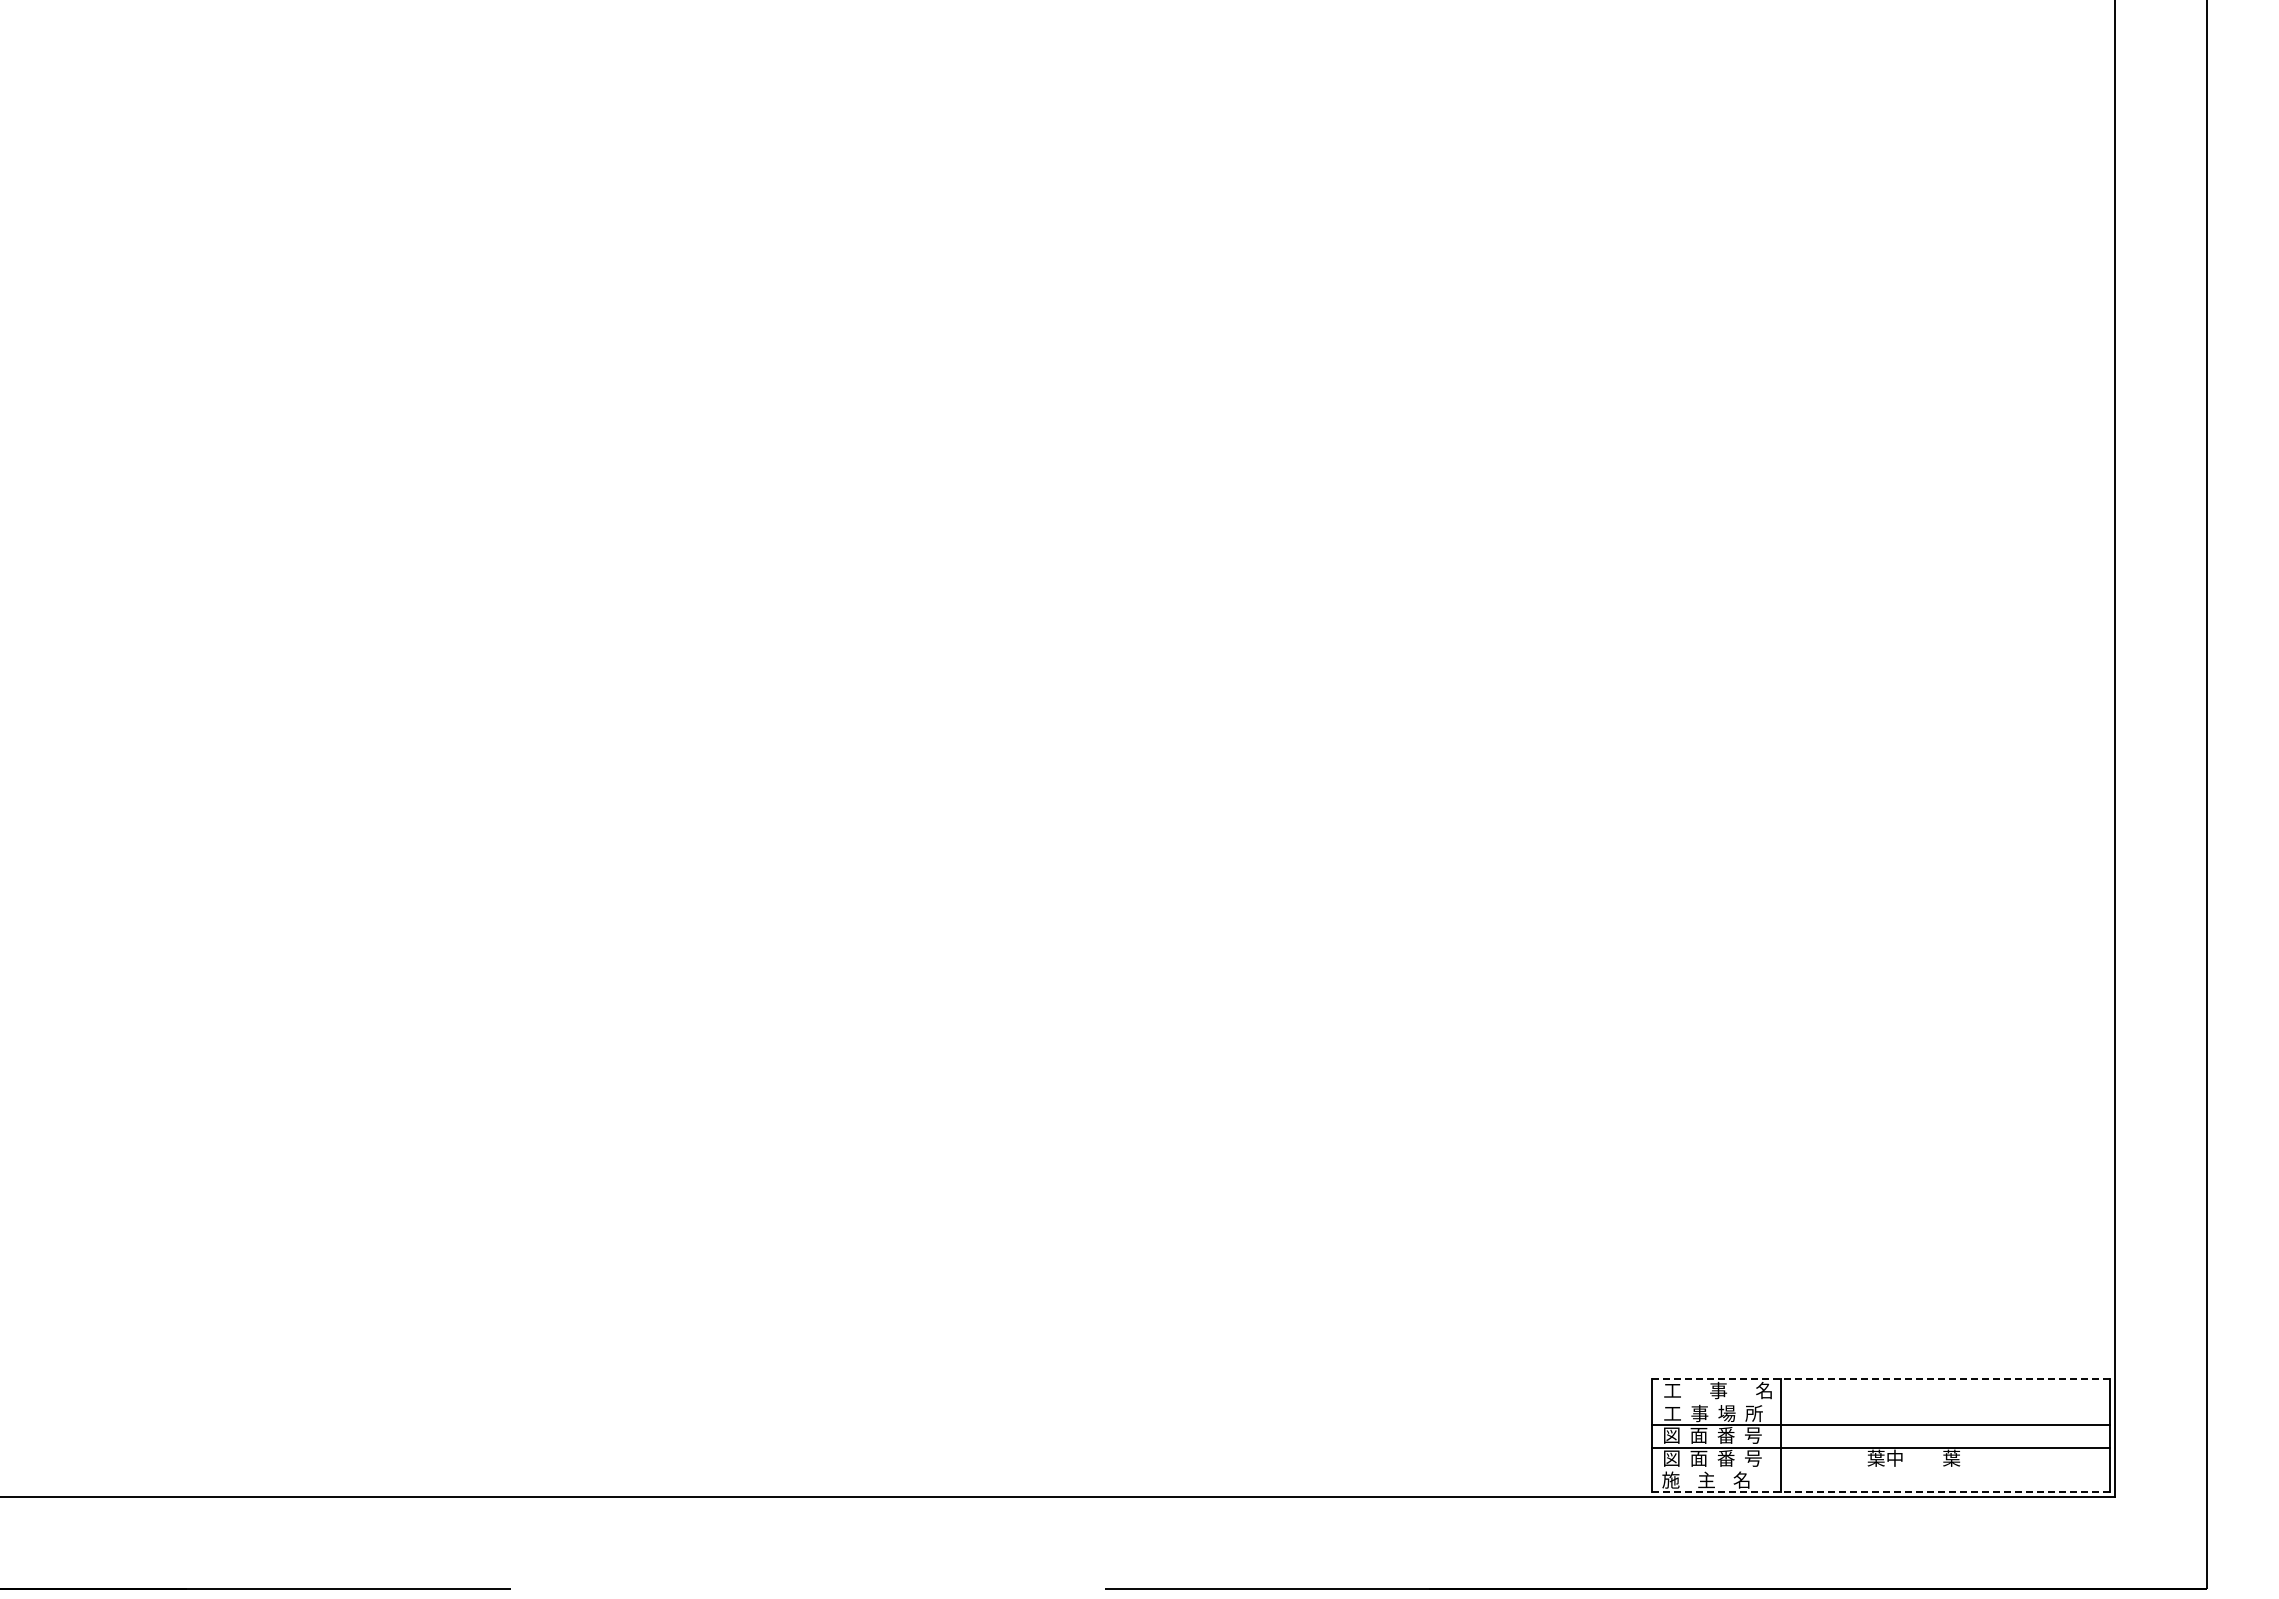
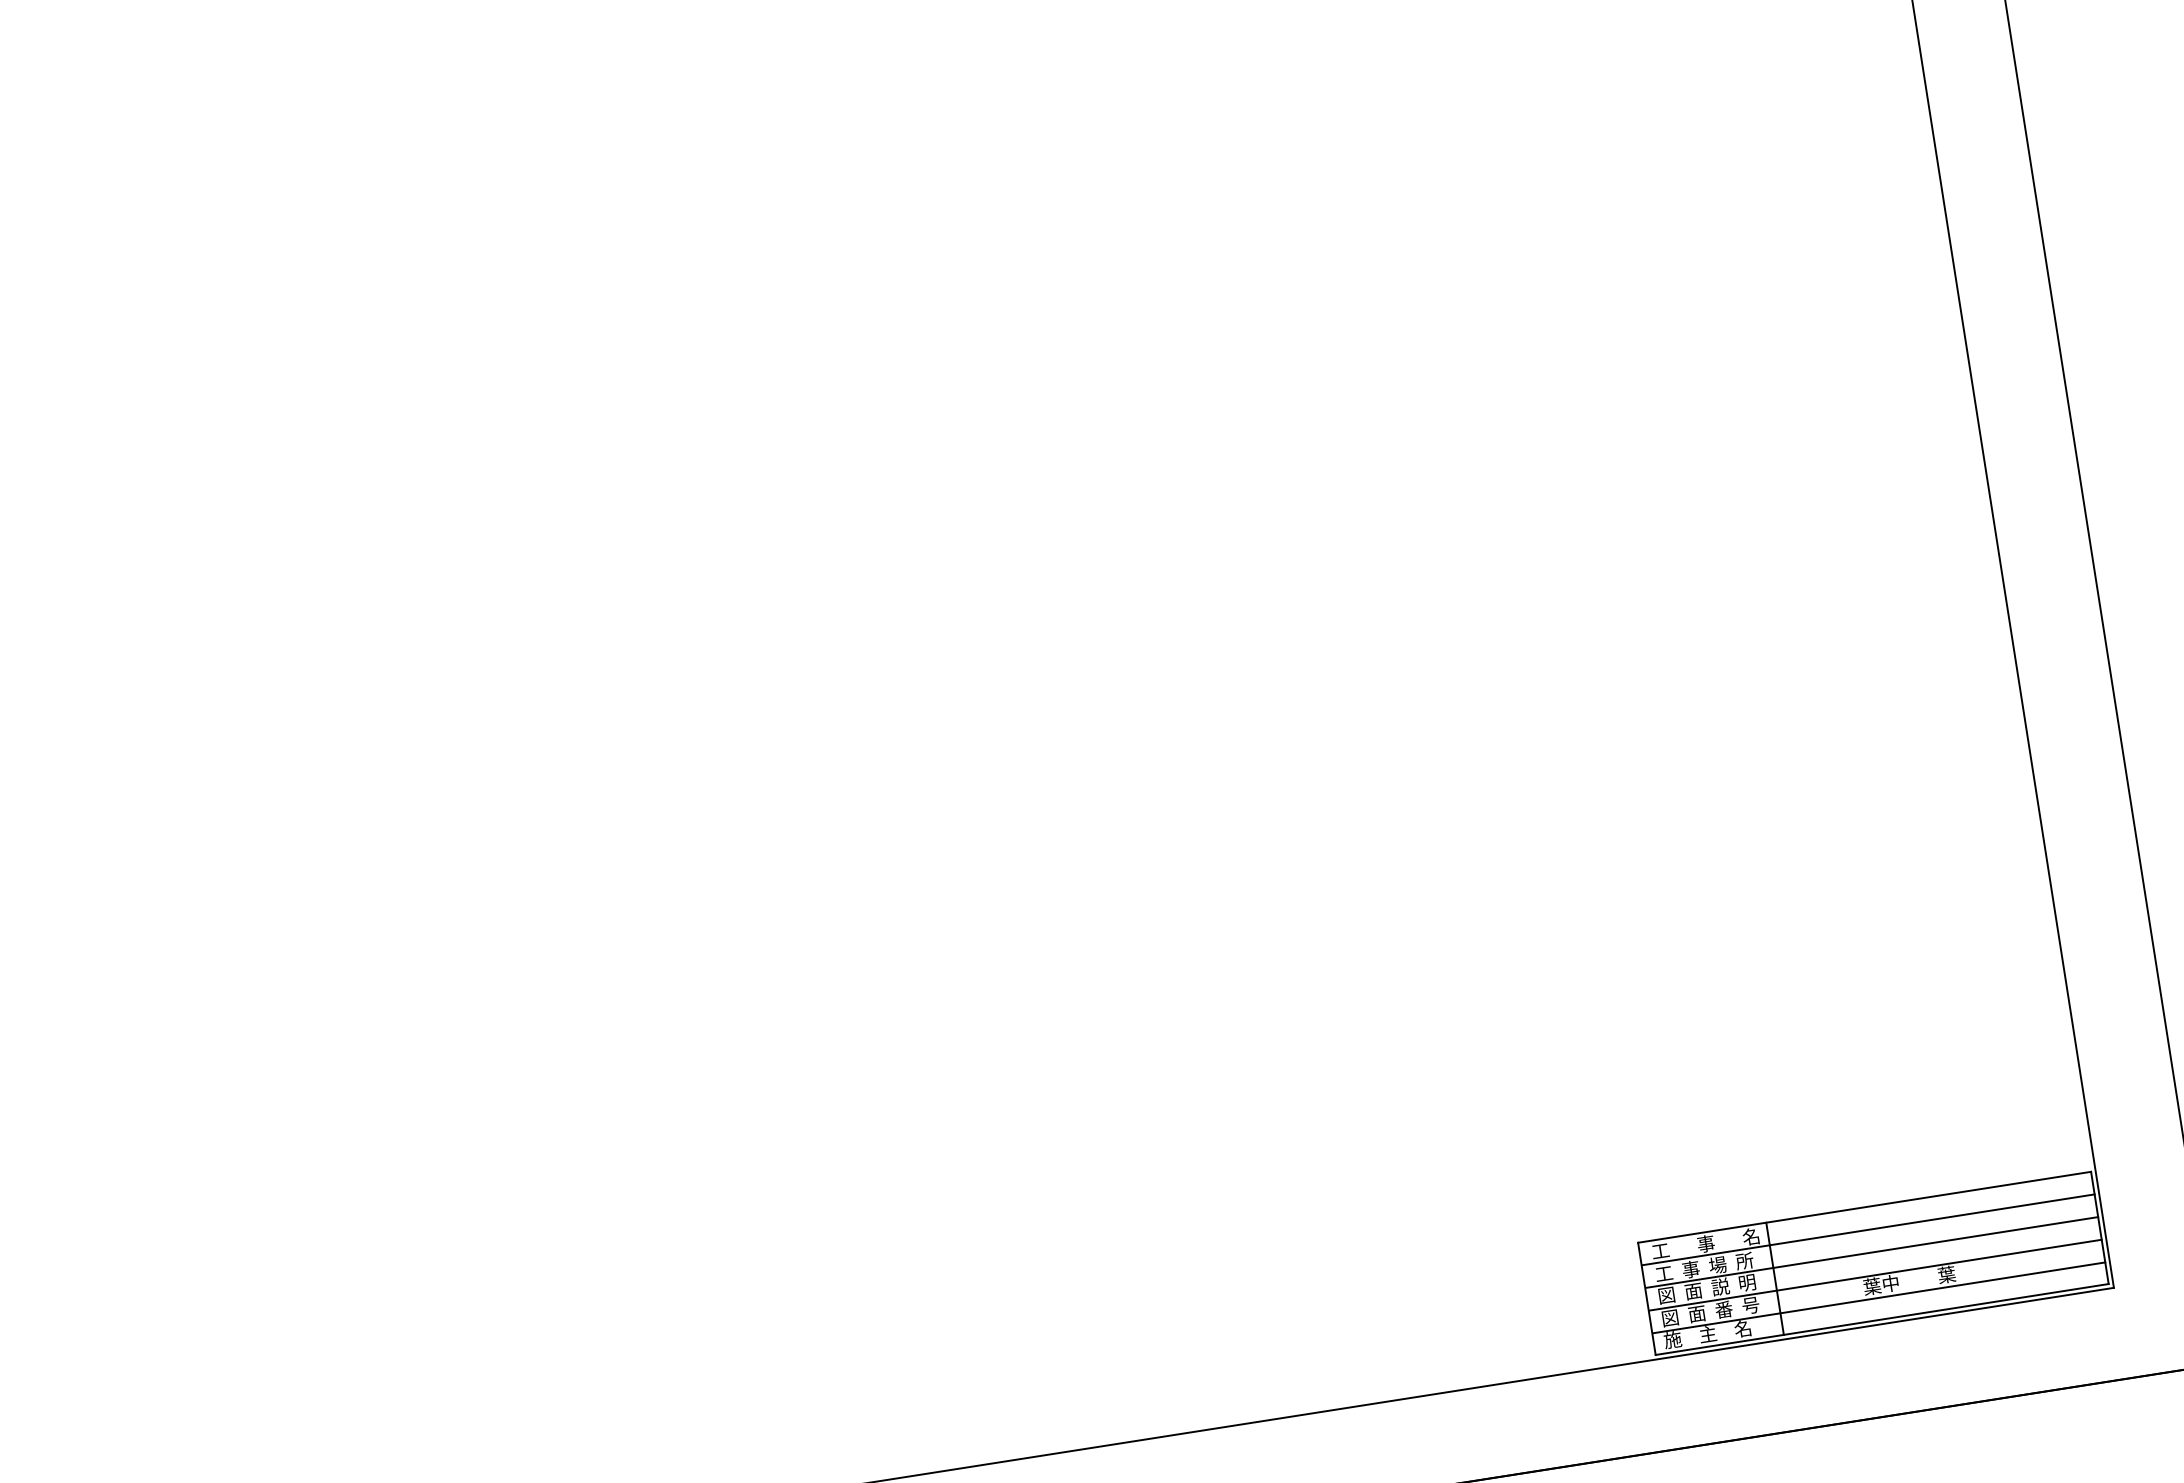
line: (1880, 1378) -> (1864, 1206), dashed -> solid
line: (1881, 1401) -> (1868, 1229), added
text: (1739, 1434) -> (1733, 1284), 図  面  番  号 -> 図  面  説  明
line: (1881, 1470) -> (1879, 1297), added
line: (1881, 1492) -> (1882, 1319), dashed -> solid

